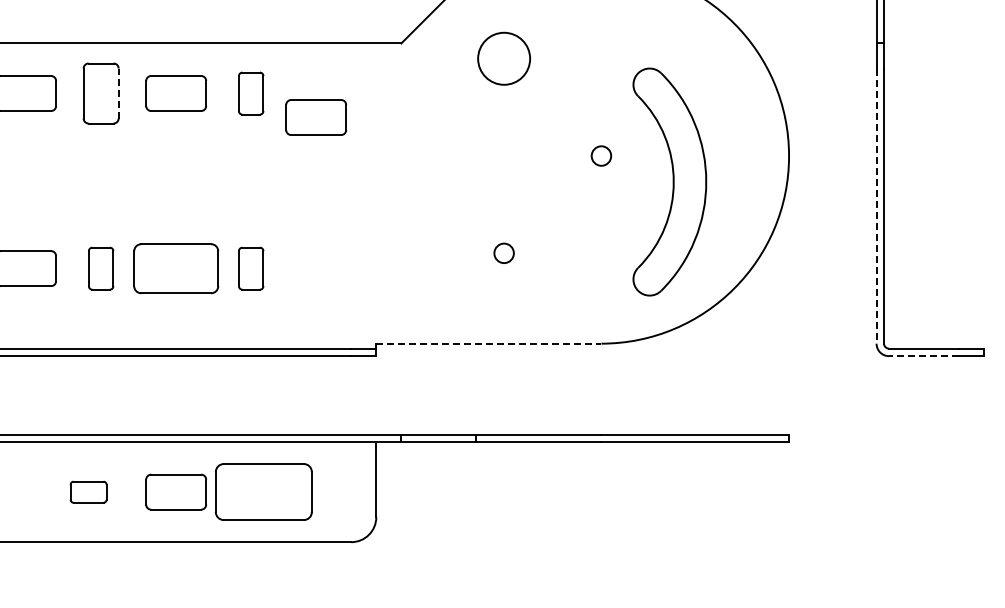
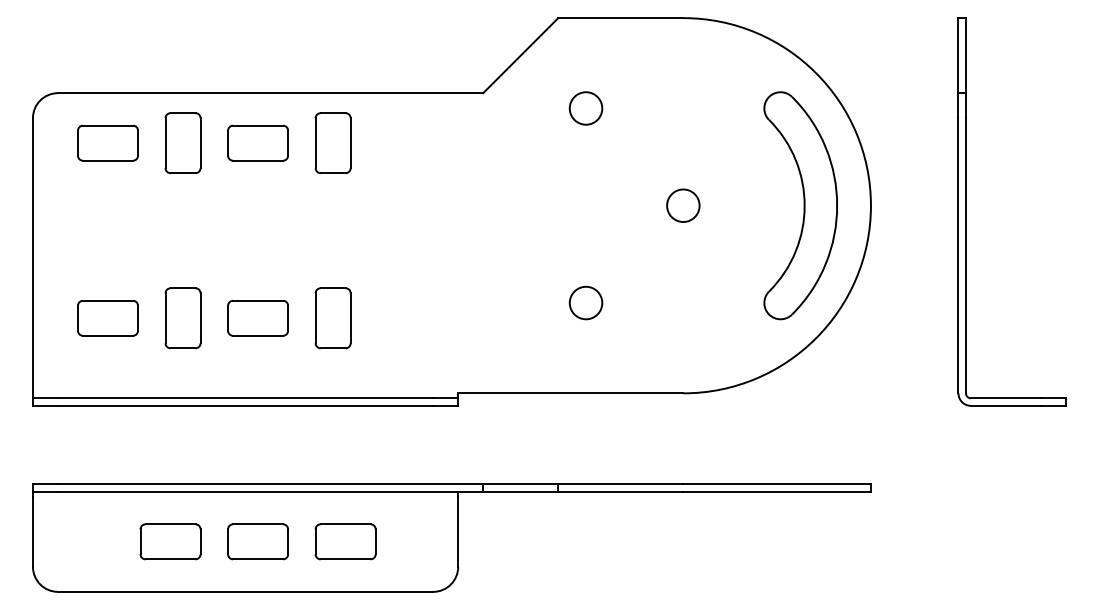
circle: (503, 58) -> (585, 108), size x0.62
line: (118, 92) -> (200, 142), dashed -> solid
part: (250, 93) -> (332, 143), size x1.43
part: (315, 116) -> (397, 166), removed
circle: (601, 155) -> (683, 205), size x1.67
part: (669, 181) -> (800, 205), moved
line: (876, 205) -> (958, 255), dashed -> solid
circle: (503, 252) -> (585, 302), size x1.67
part: (175, 267) -> (257, 317), size x0.71
part: (100, 268) -> (182, 318), size x1.43
part: (250, 268) -> (332, 318), size x1.43
line: (488, 343) -> (570, 393), dashed -> solid
line: (923, 355) -> (1005, 405), dashed -> solid
part: (88, 491) -> (170, 541), size x1.67
part: (263, 491) -> (345, 541), size x0.62

